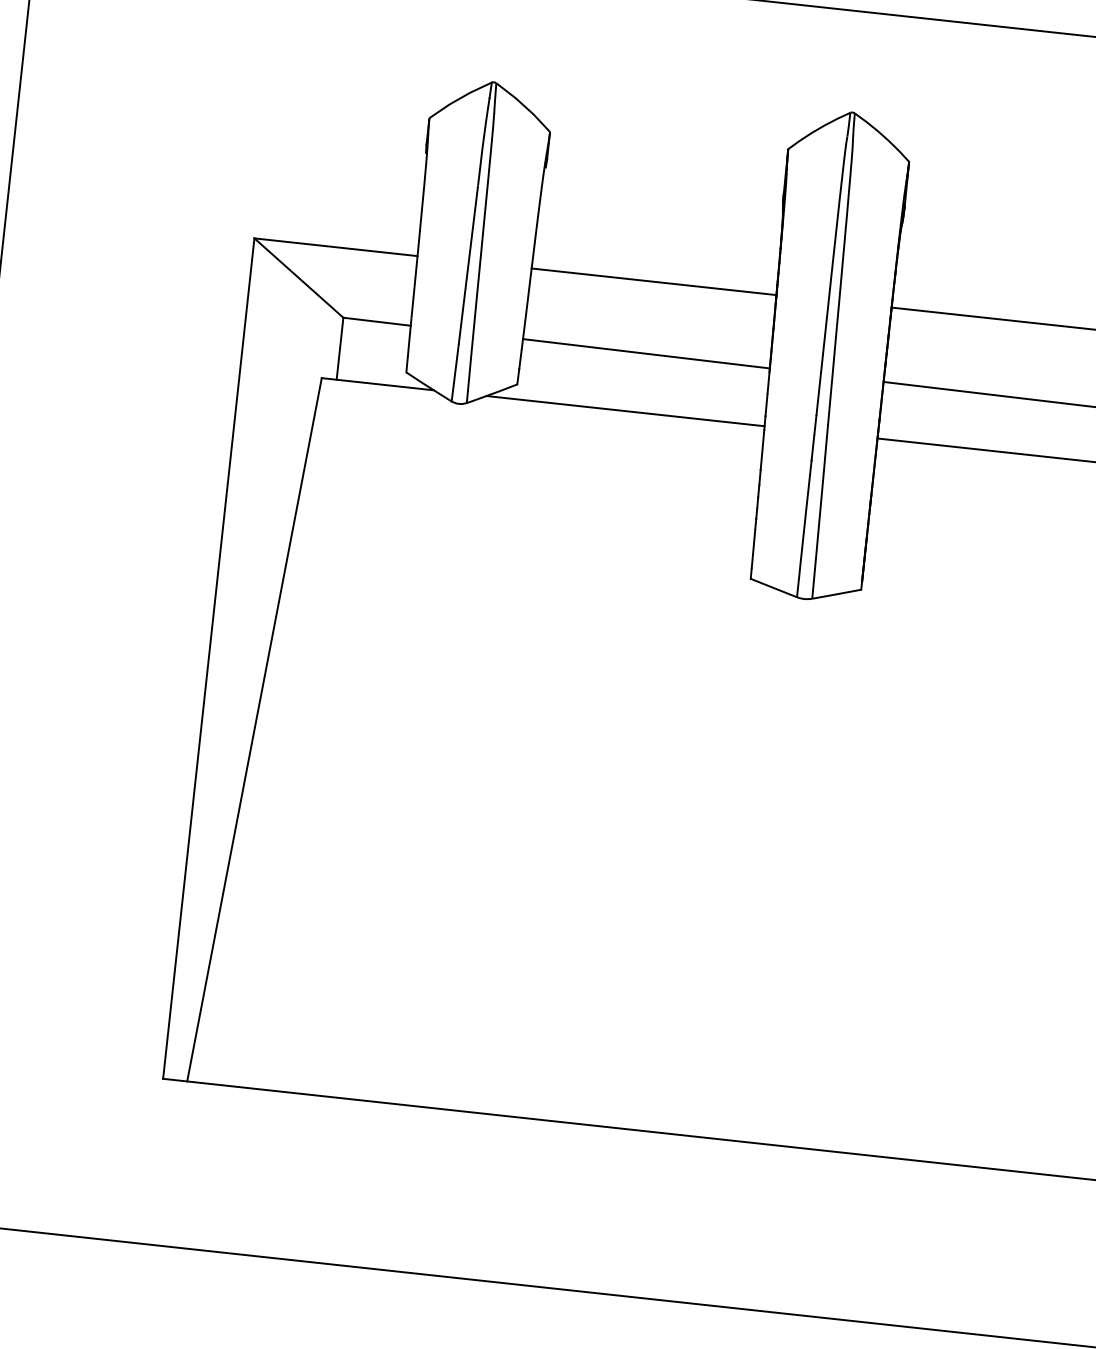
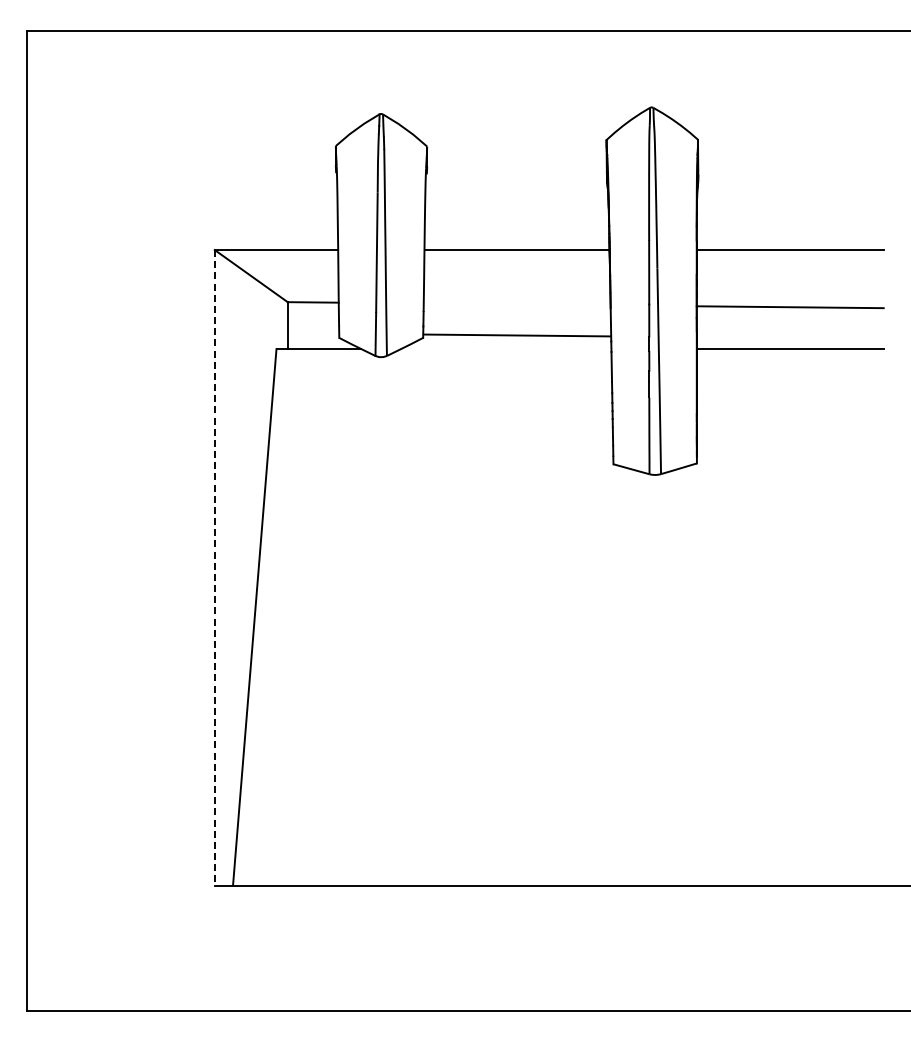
line: (645, 353) -> (516, 335), moved
line: (625, 411) -> (506, 349), removed
line: (208, 658) -> (214, 567), solid -> dashed

